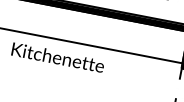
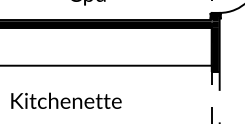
text: (58, 57) -> (66, 100), moved

